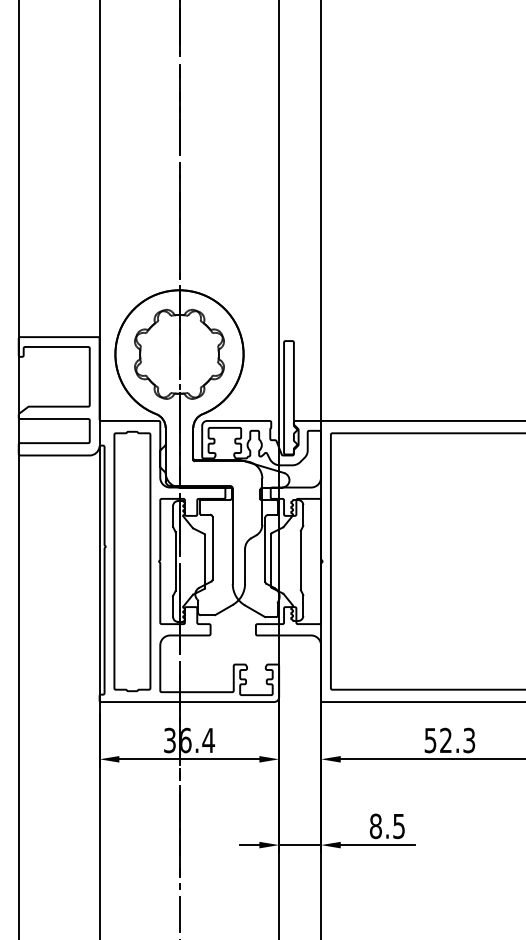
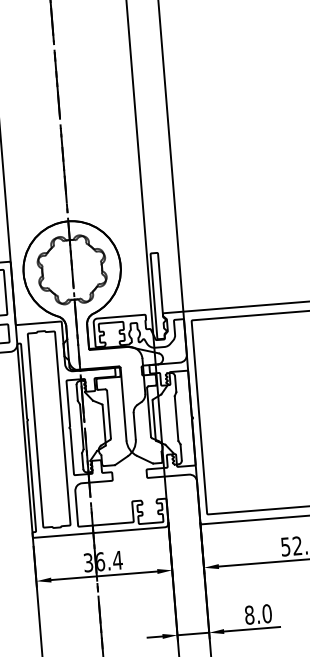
text: (399, 826) -> (267, 613), 8.5 -> 8.0

